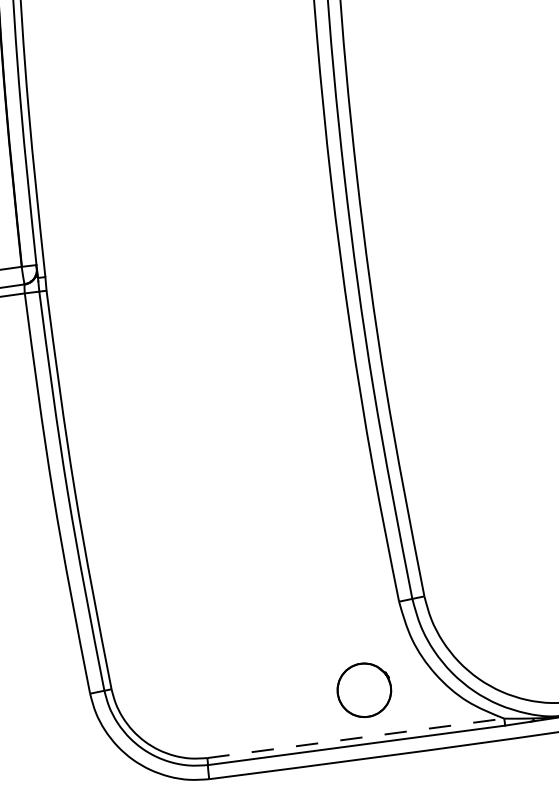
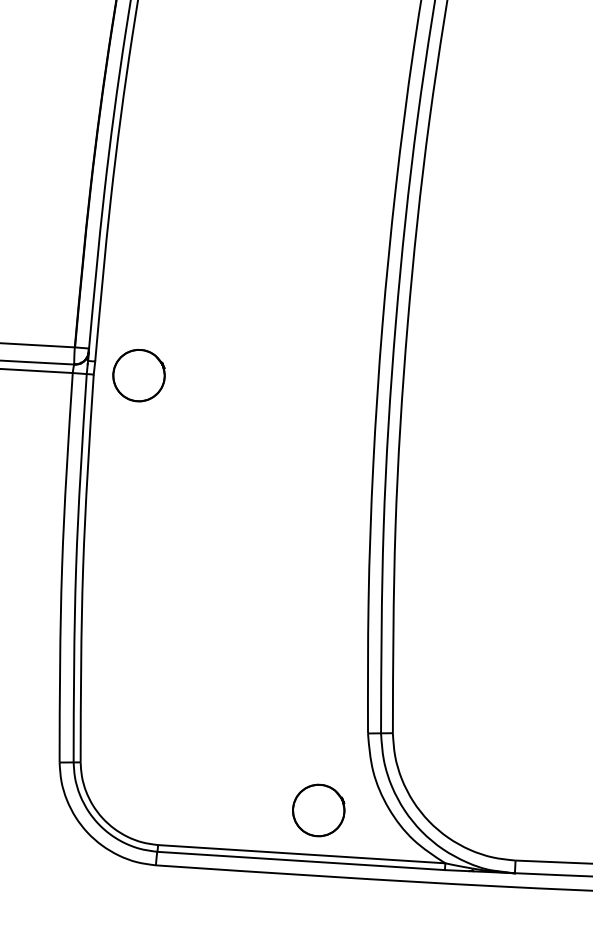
part: (92, 282) -> (138, 375), added
line: (355, 738) -> (301, 854), dashed -> solid

